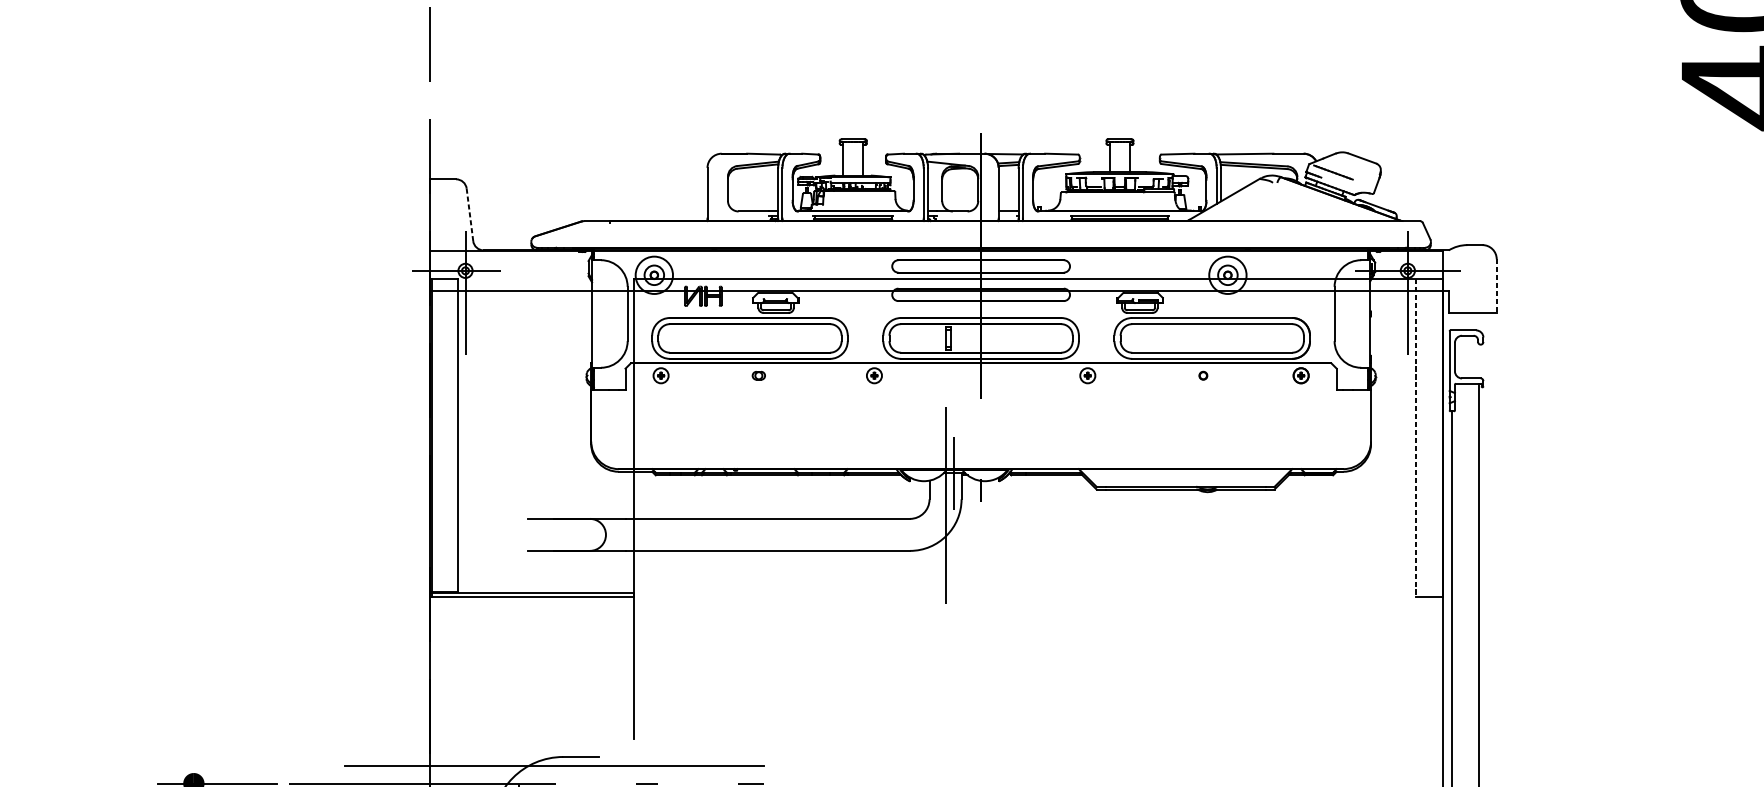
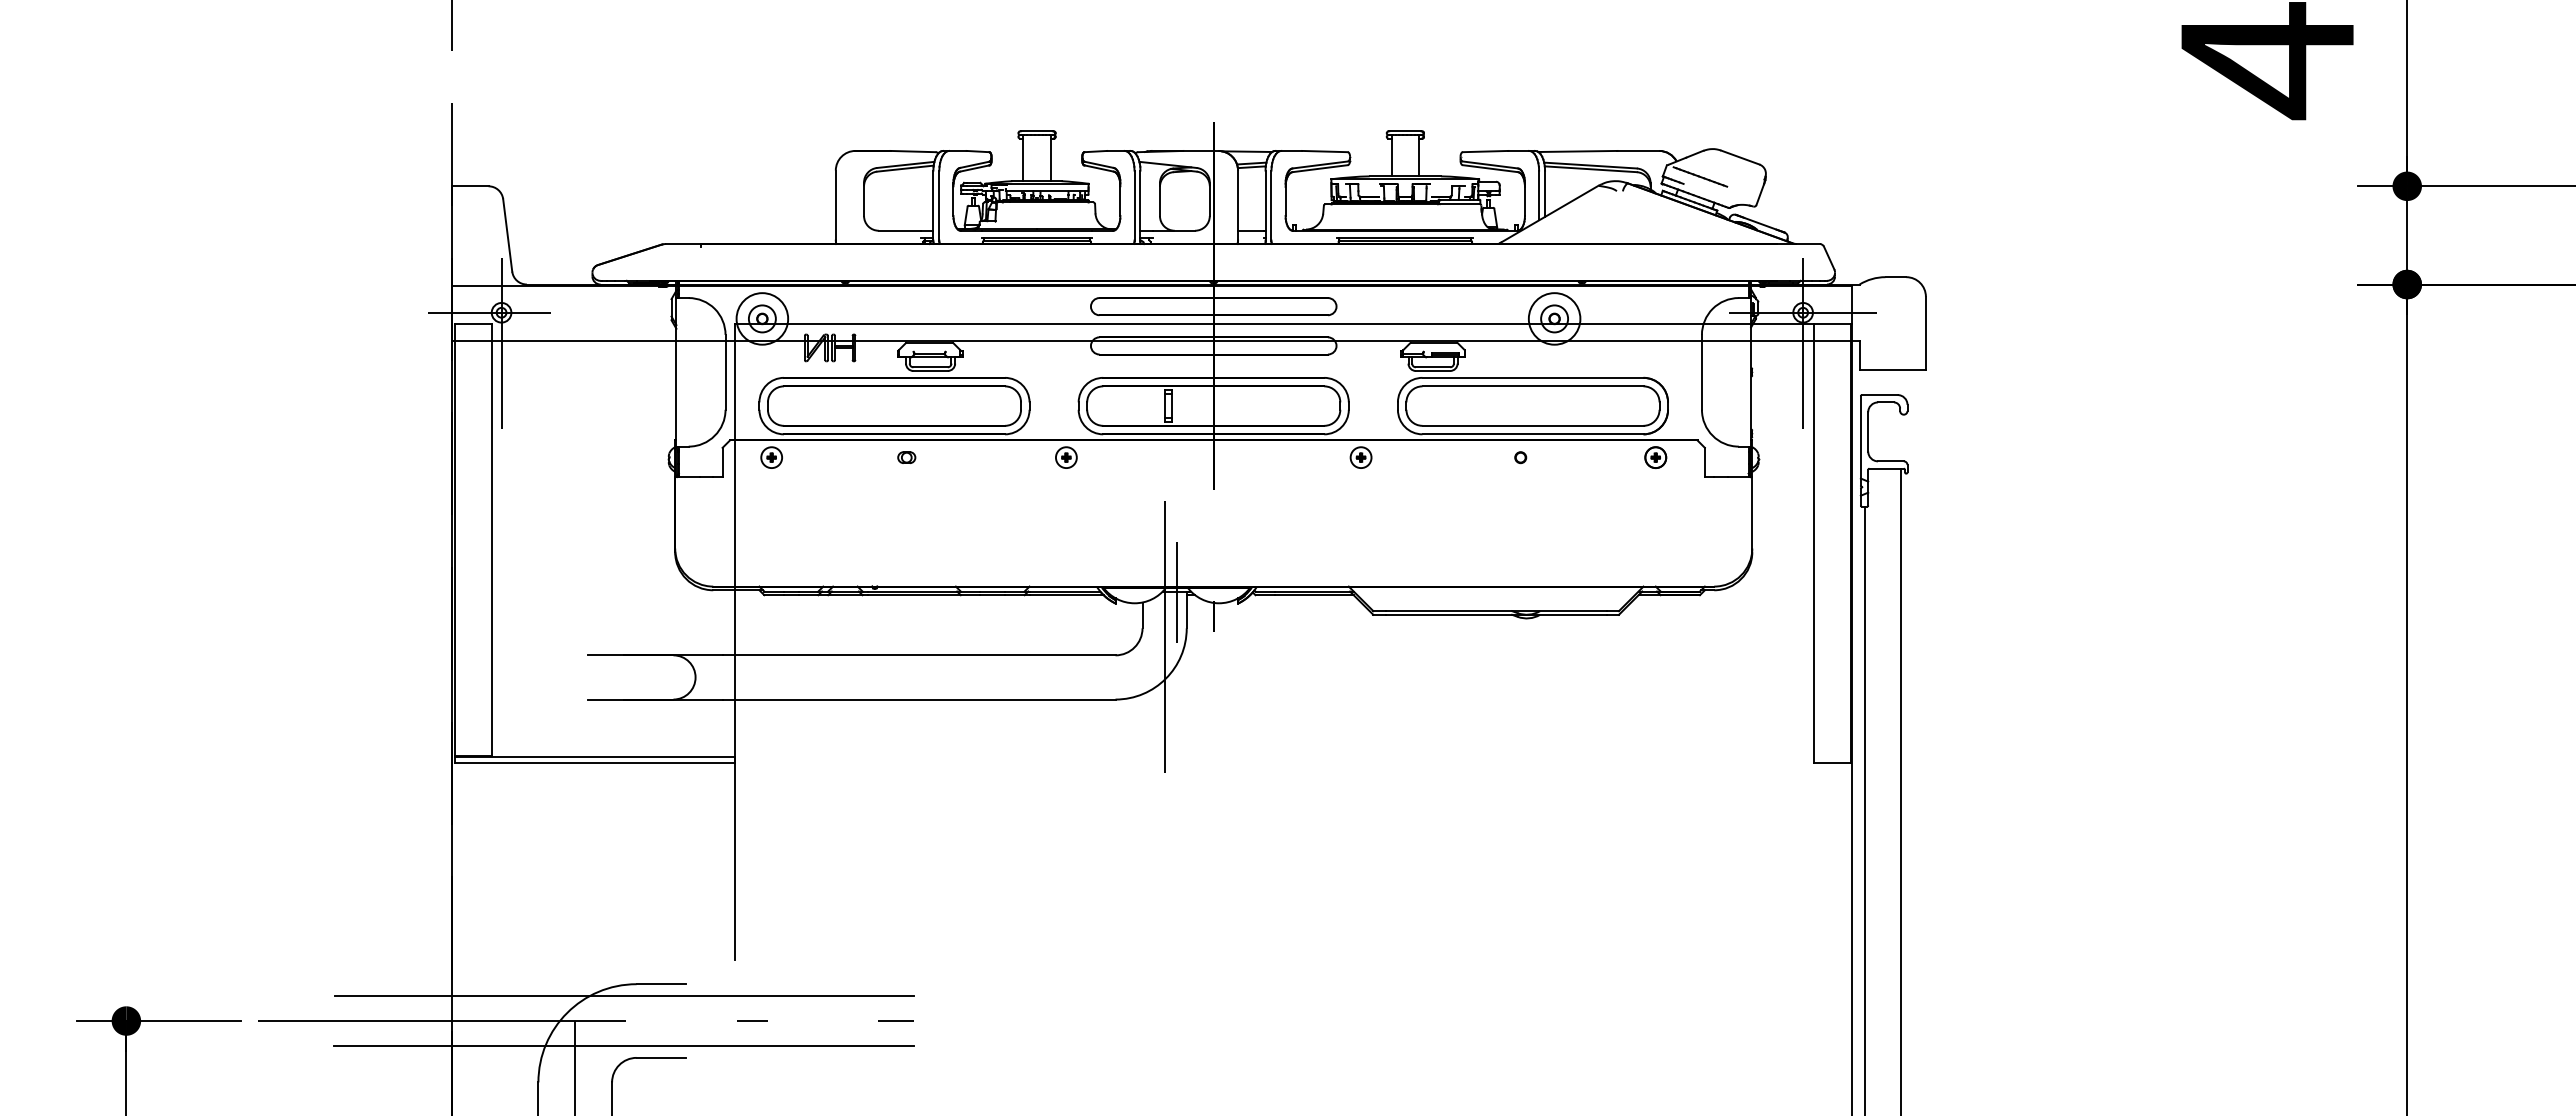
line: (469, 214) -> (507, 235), dashed -> solid
line: (1496, 285) -> (1925, 333), dashed -> solid
line: (1416, 437) -> (1814, 543), dashed -> solid

